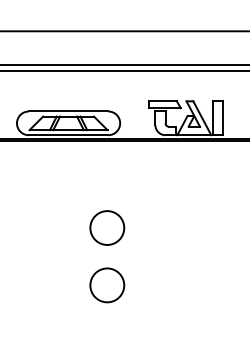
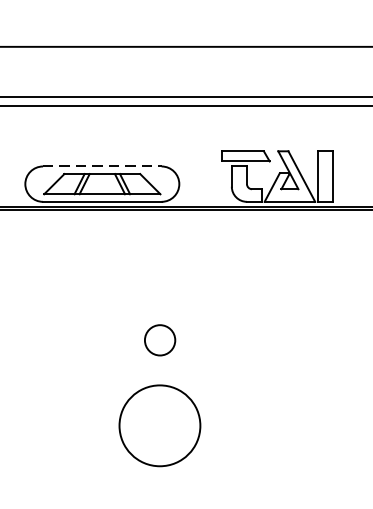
line: (68, 111) -> (102, 166), solid -> dashed
circle: (107, 227) -> (160, 339), size x0.6
circle: (107, 285) -> (160, 426), size x1.6

